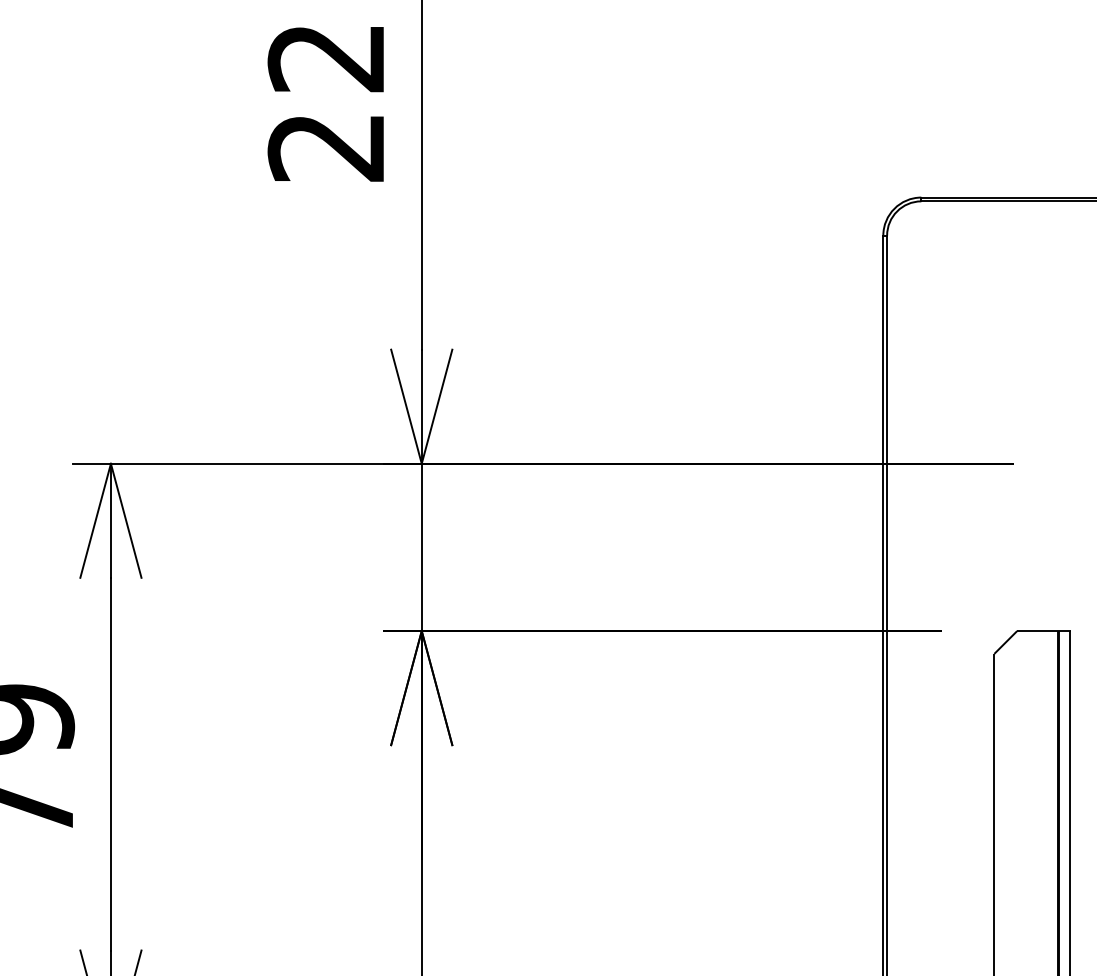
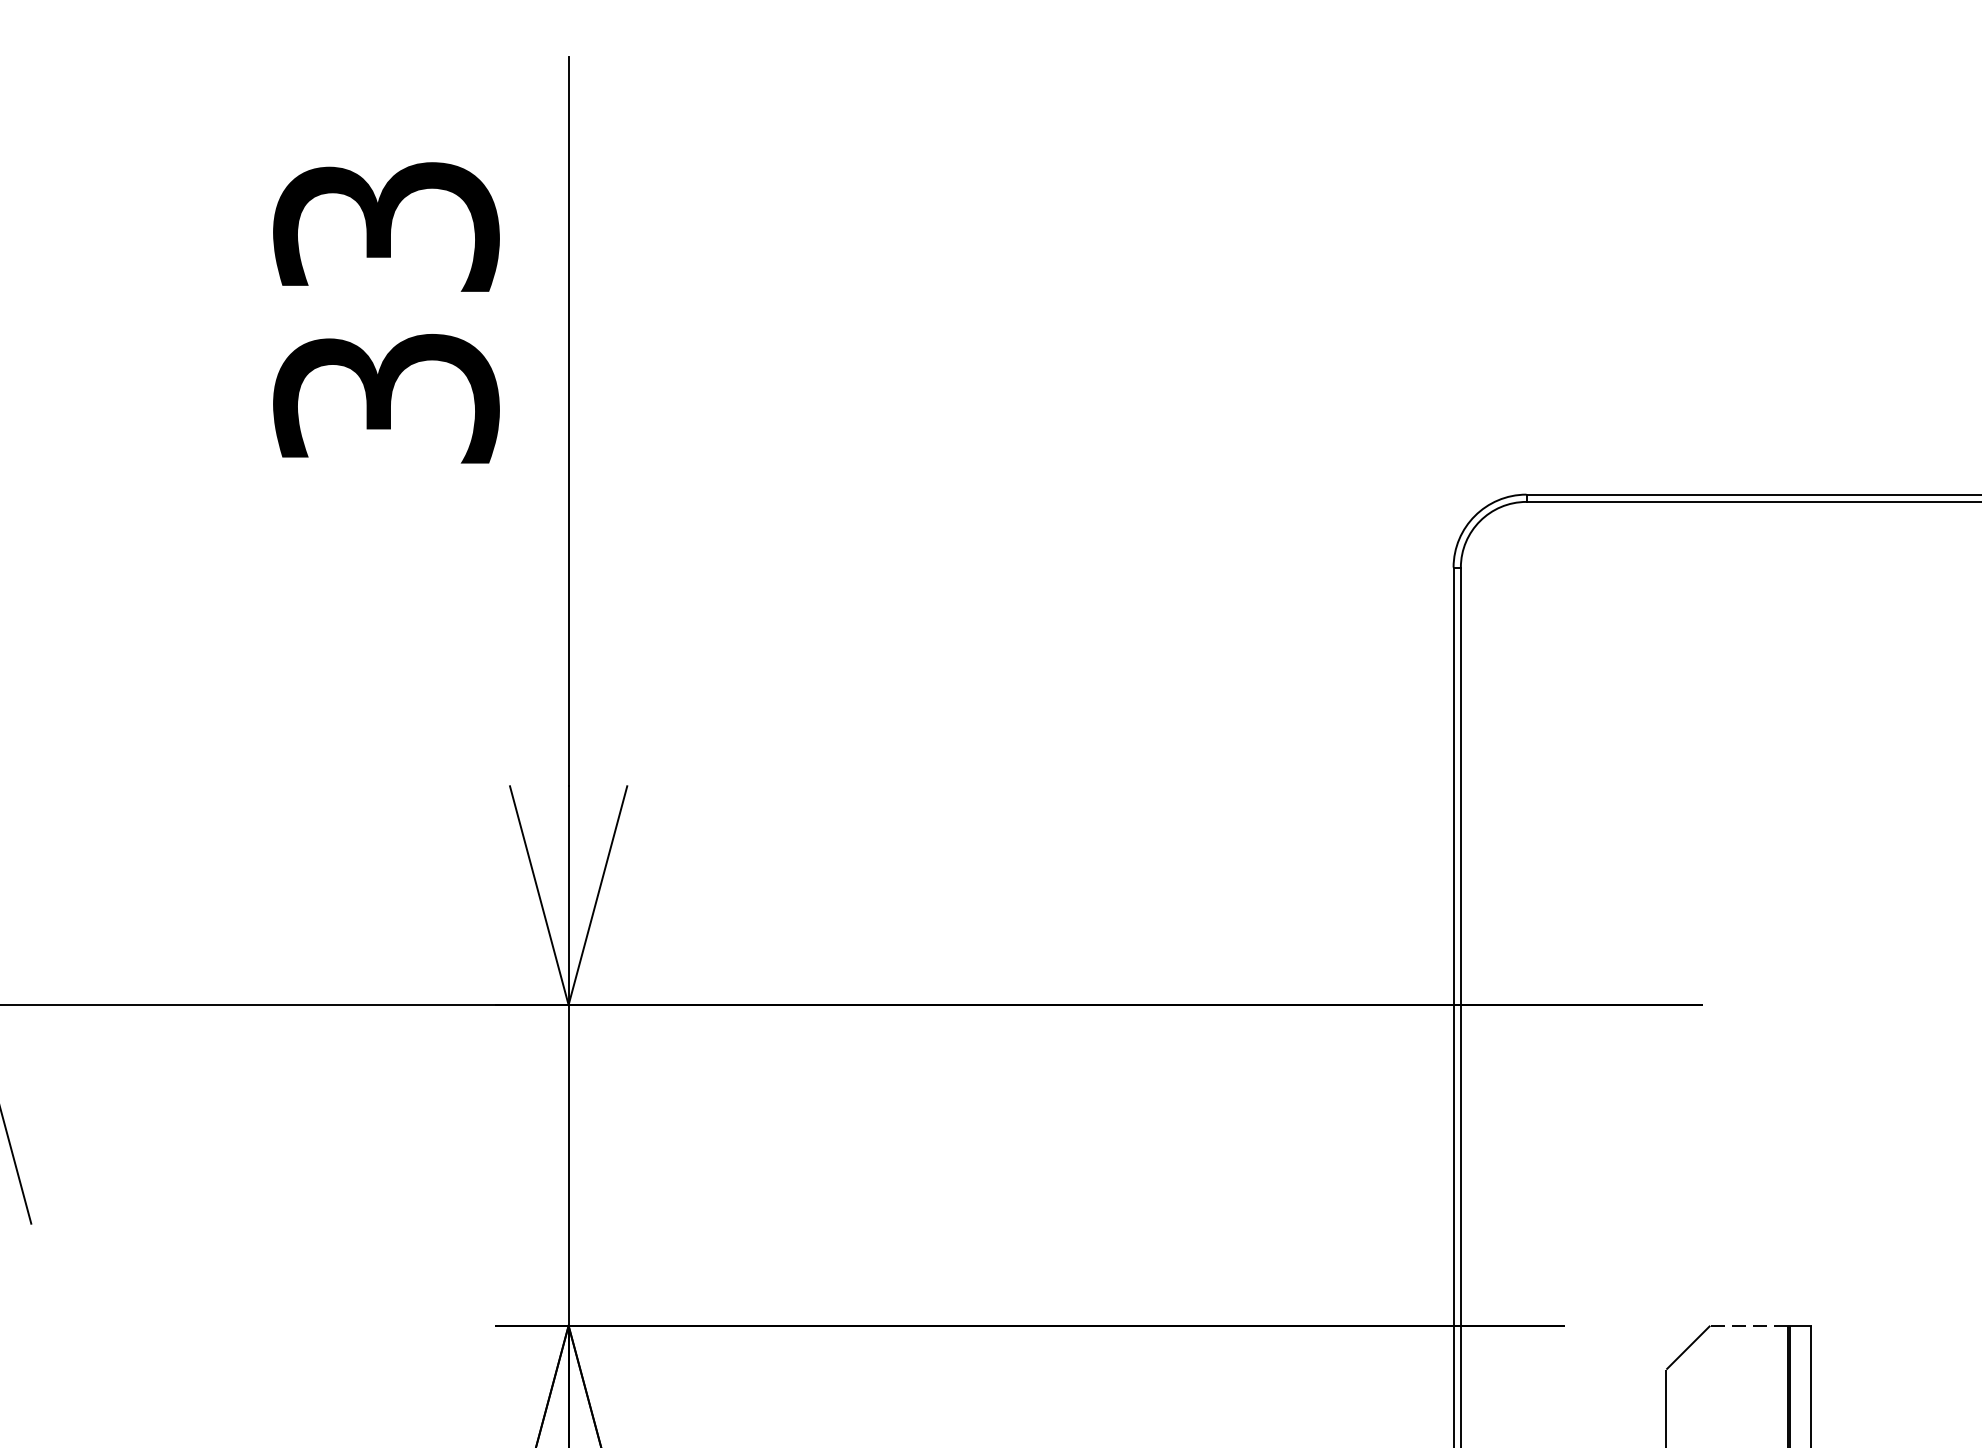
text: (326, 102) -> (385, 312), 22 -> 33
line: (1036, 631) -> (1747, 1326), solid -> dashed

